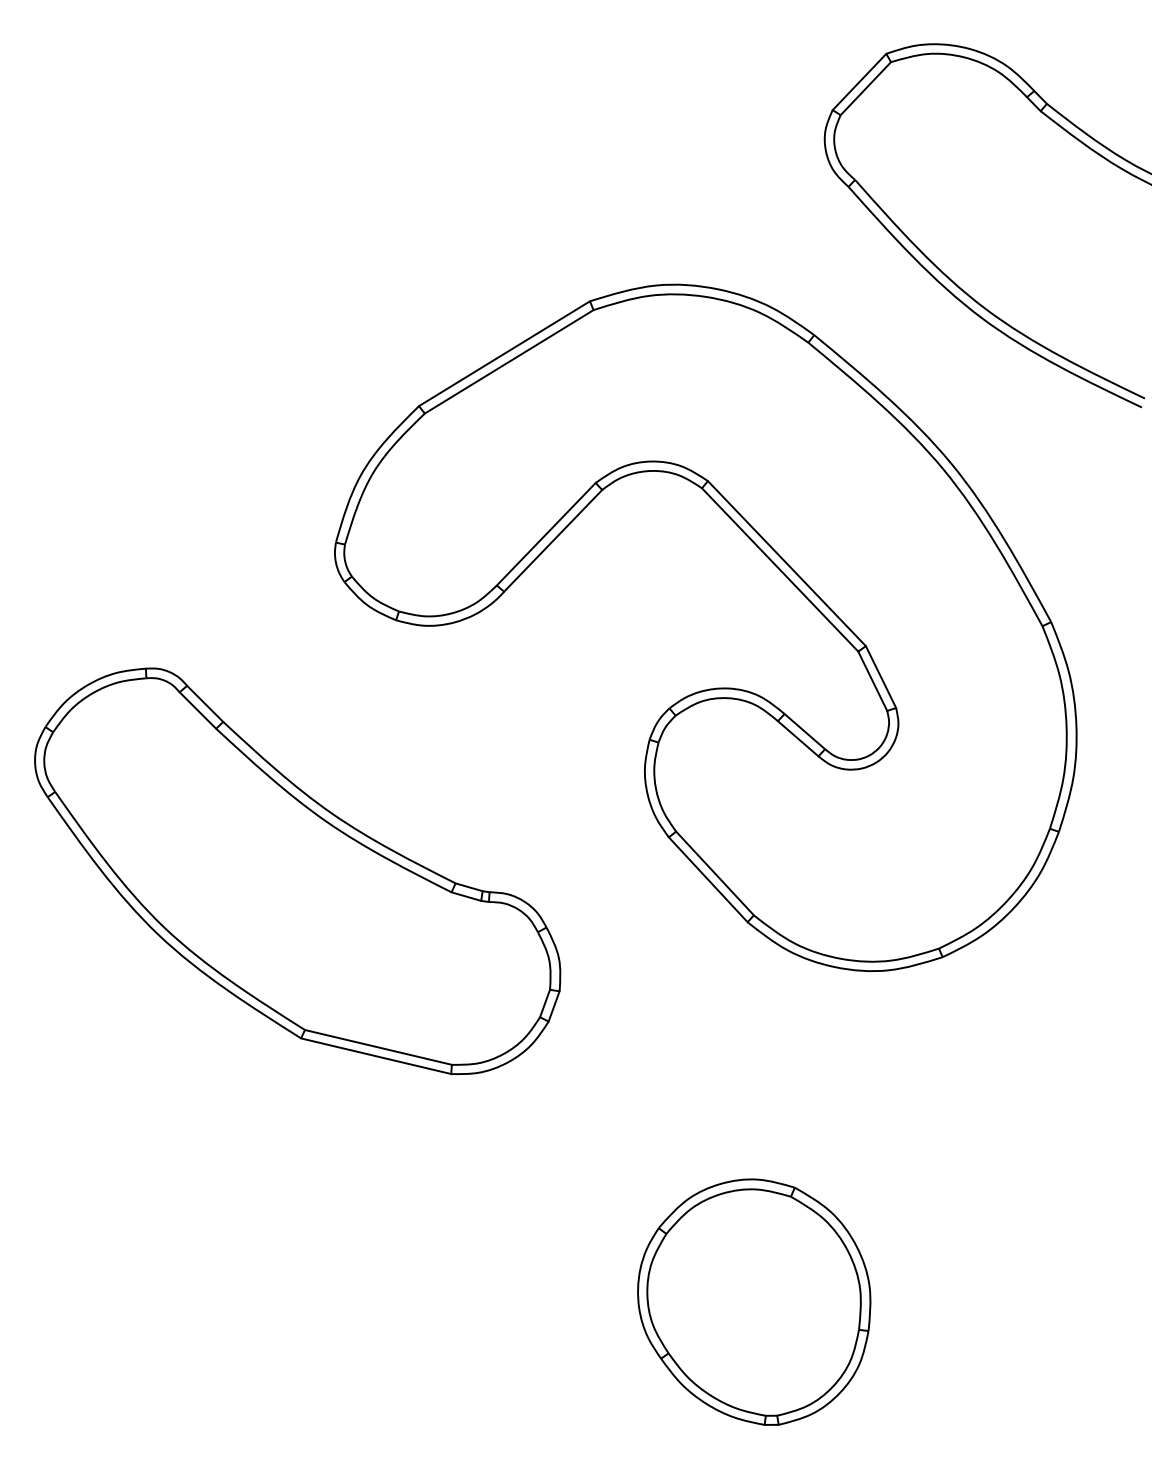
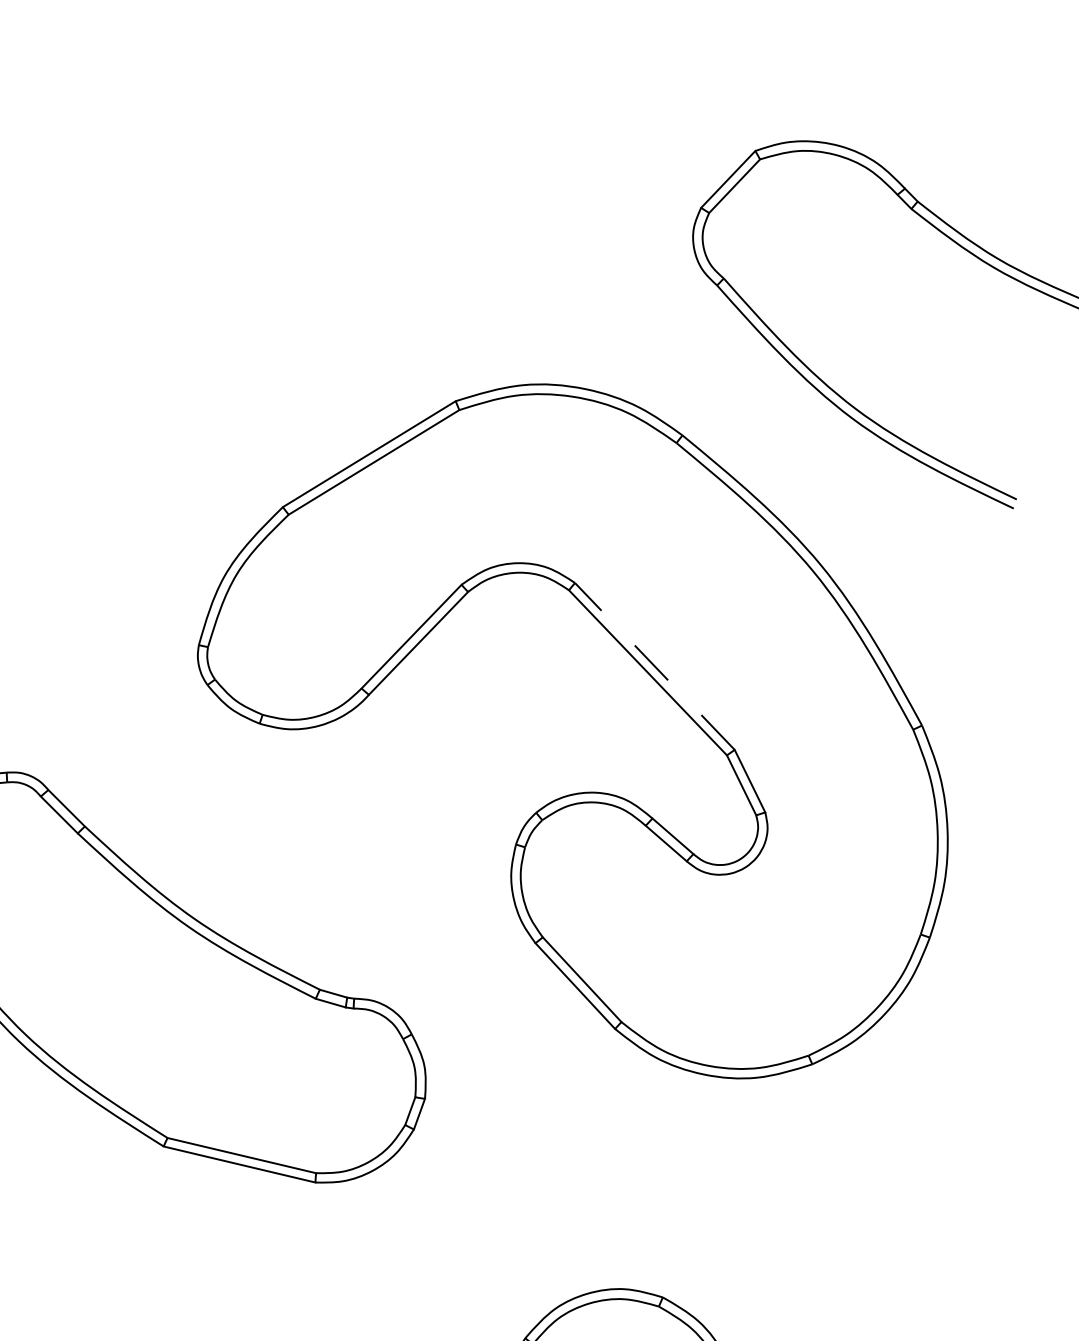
line: (786, 563) -> (654, 666), solid -> dashed

